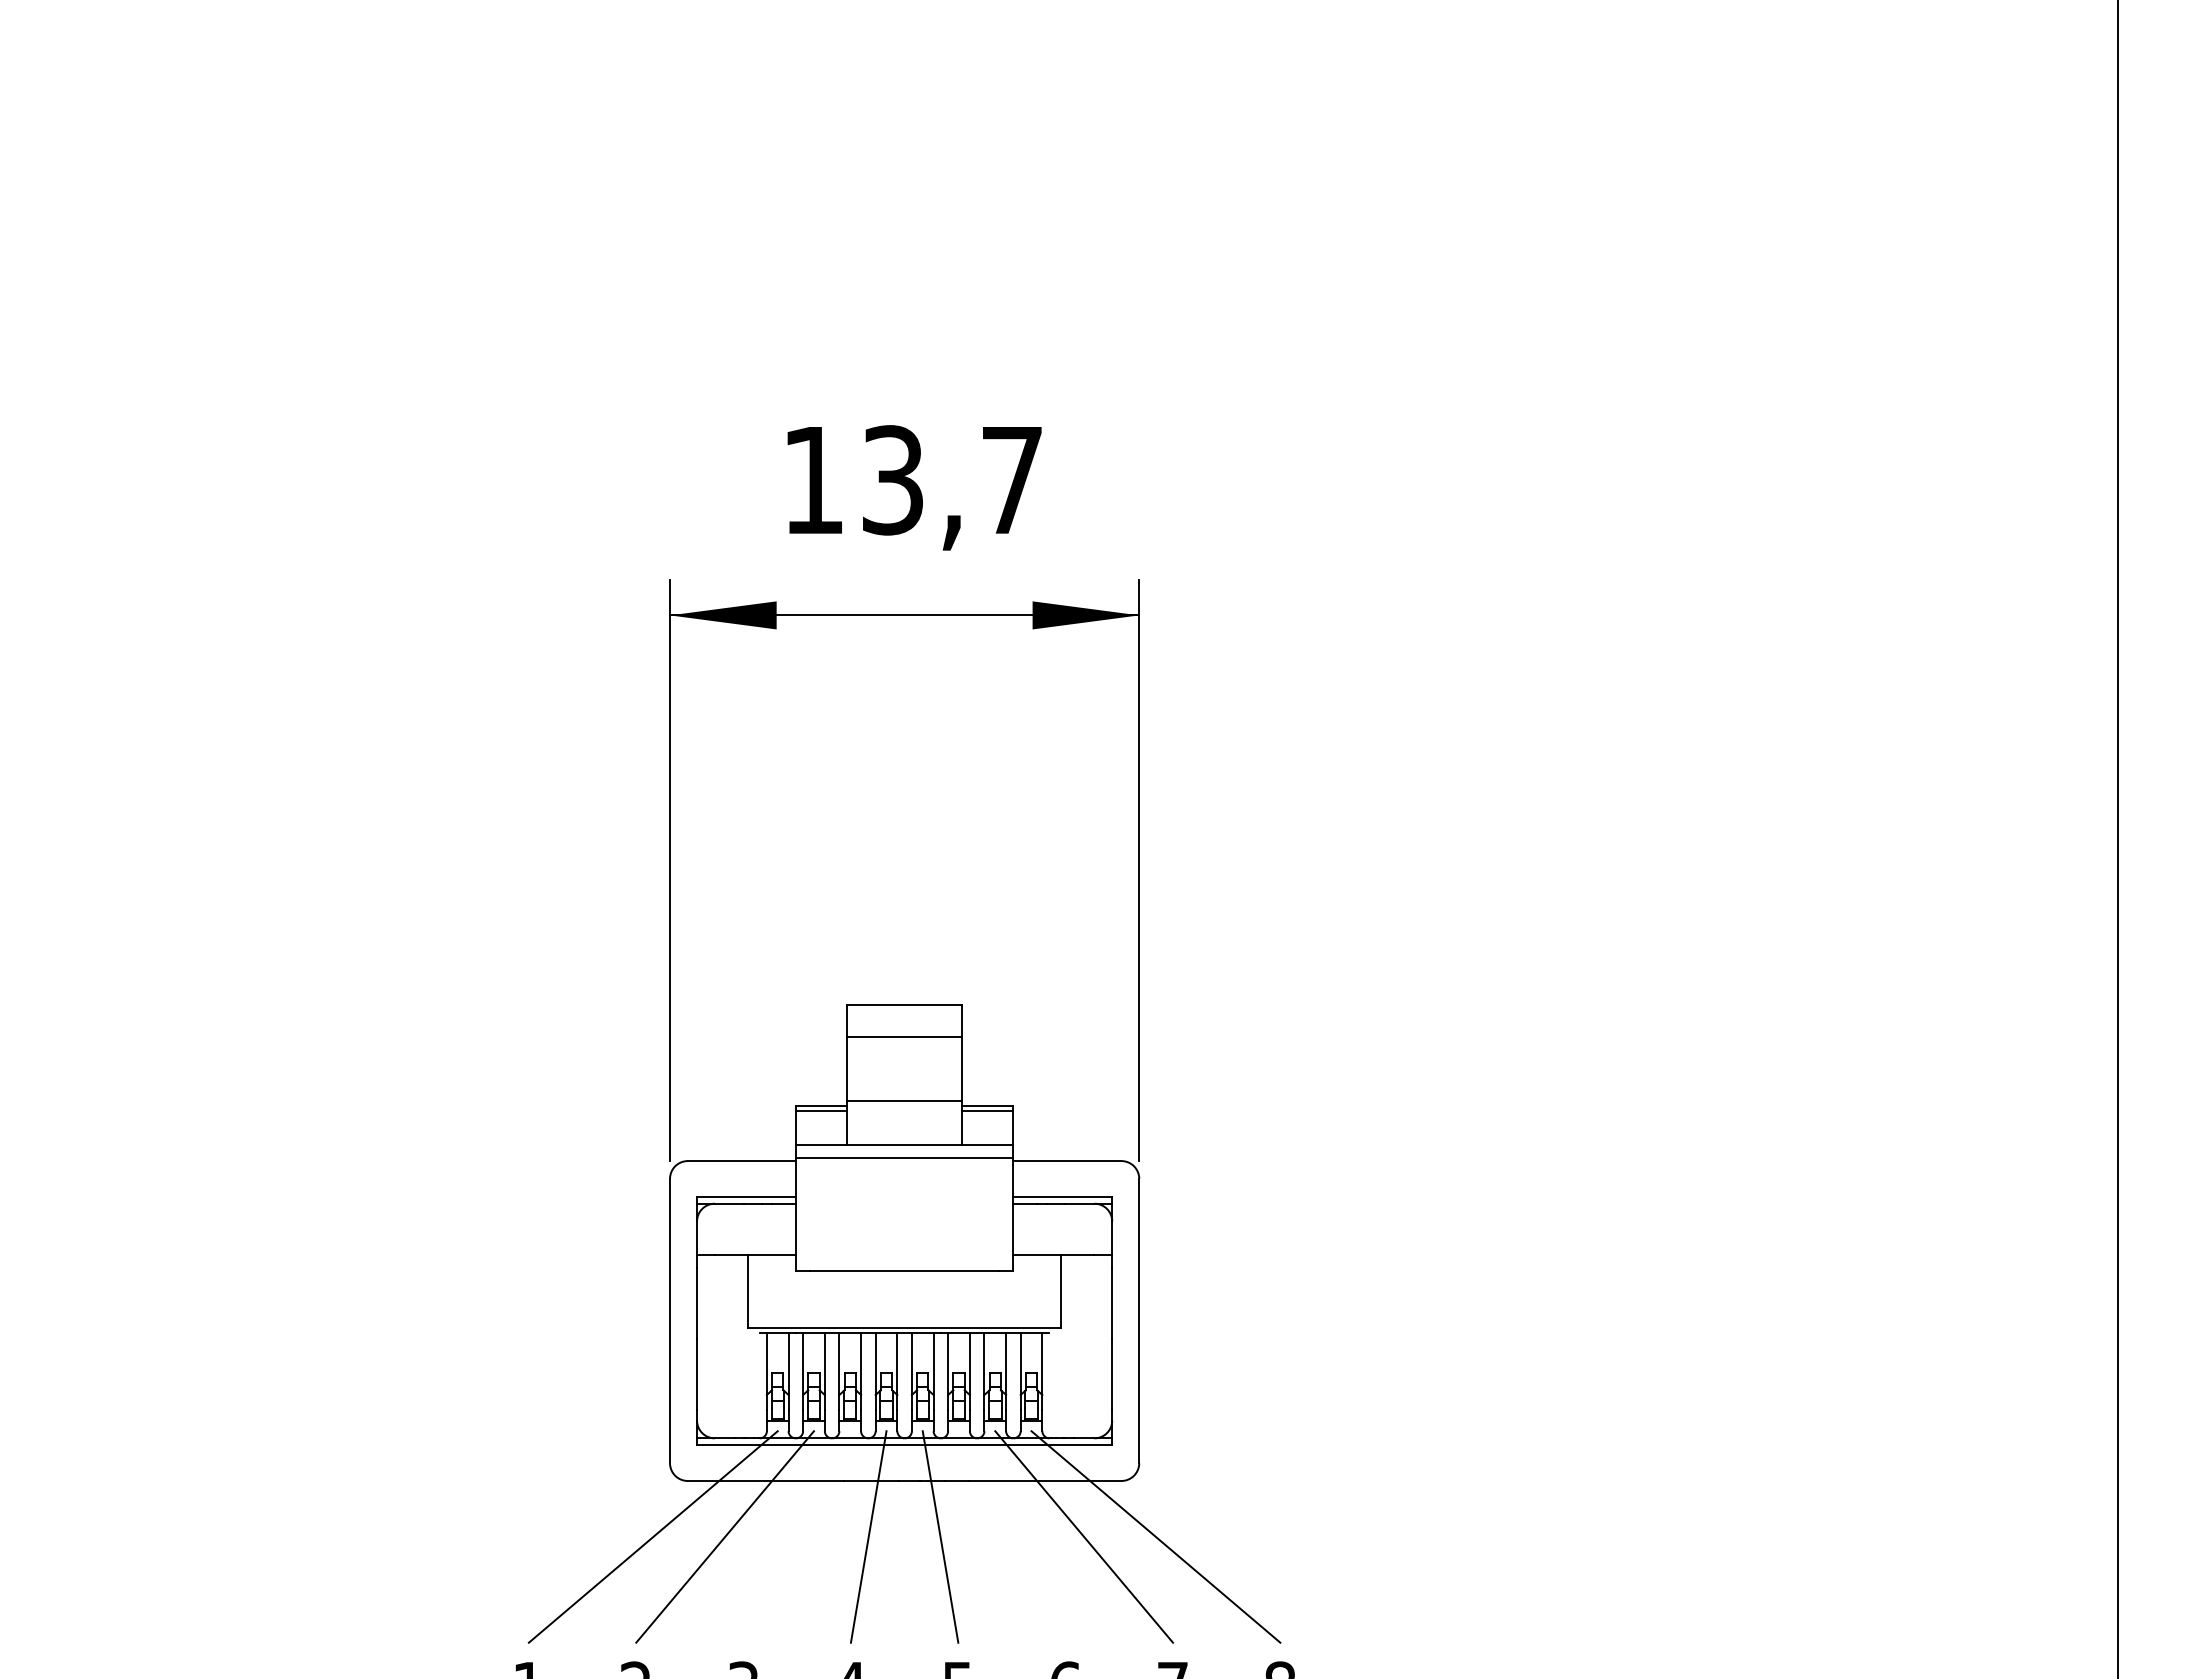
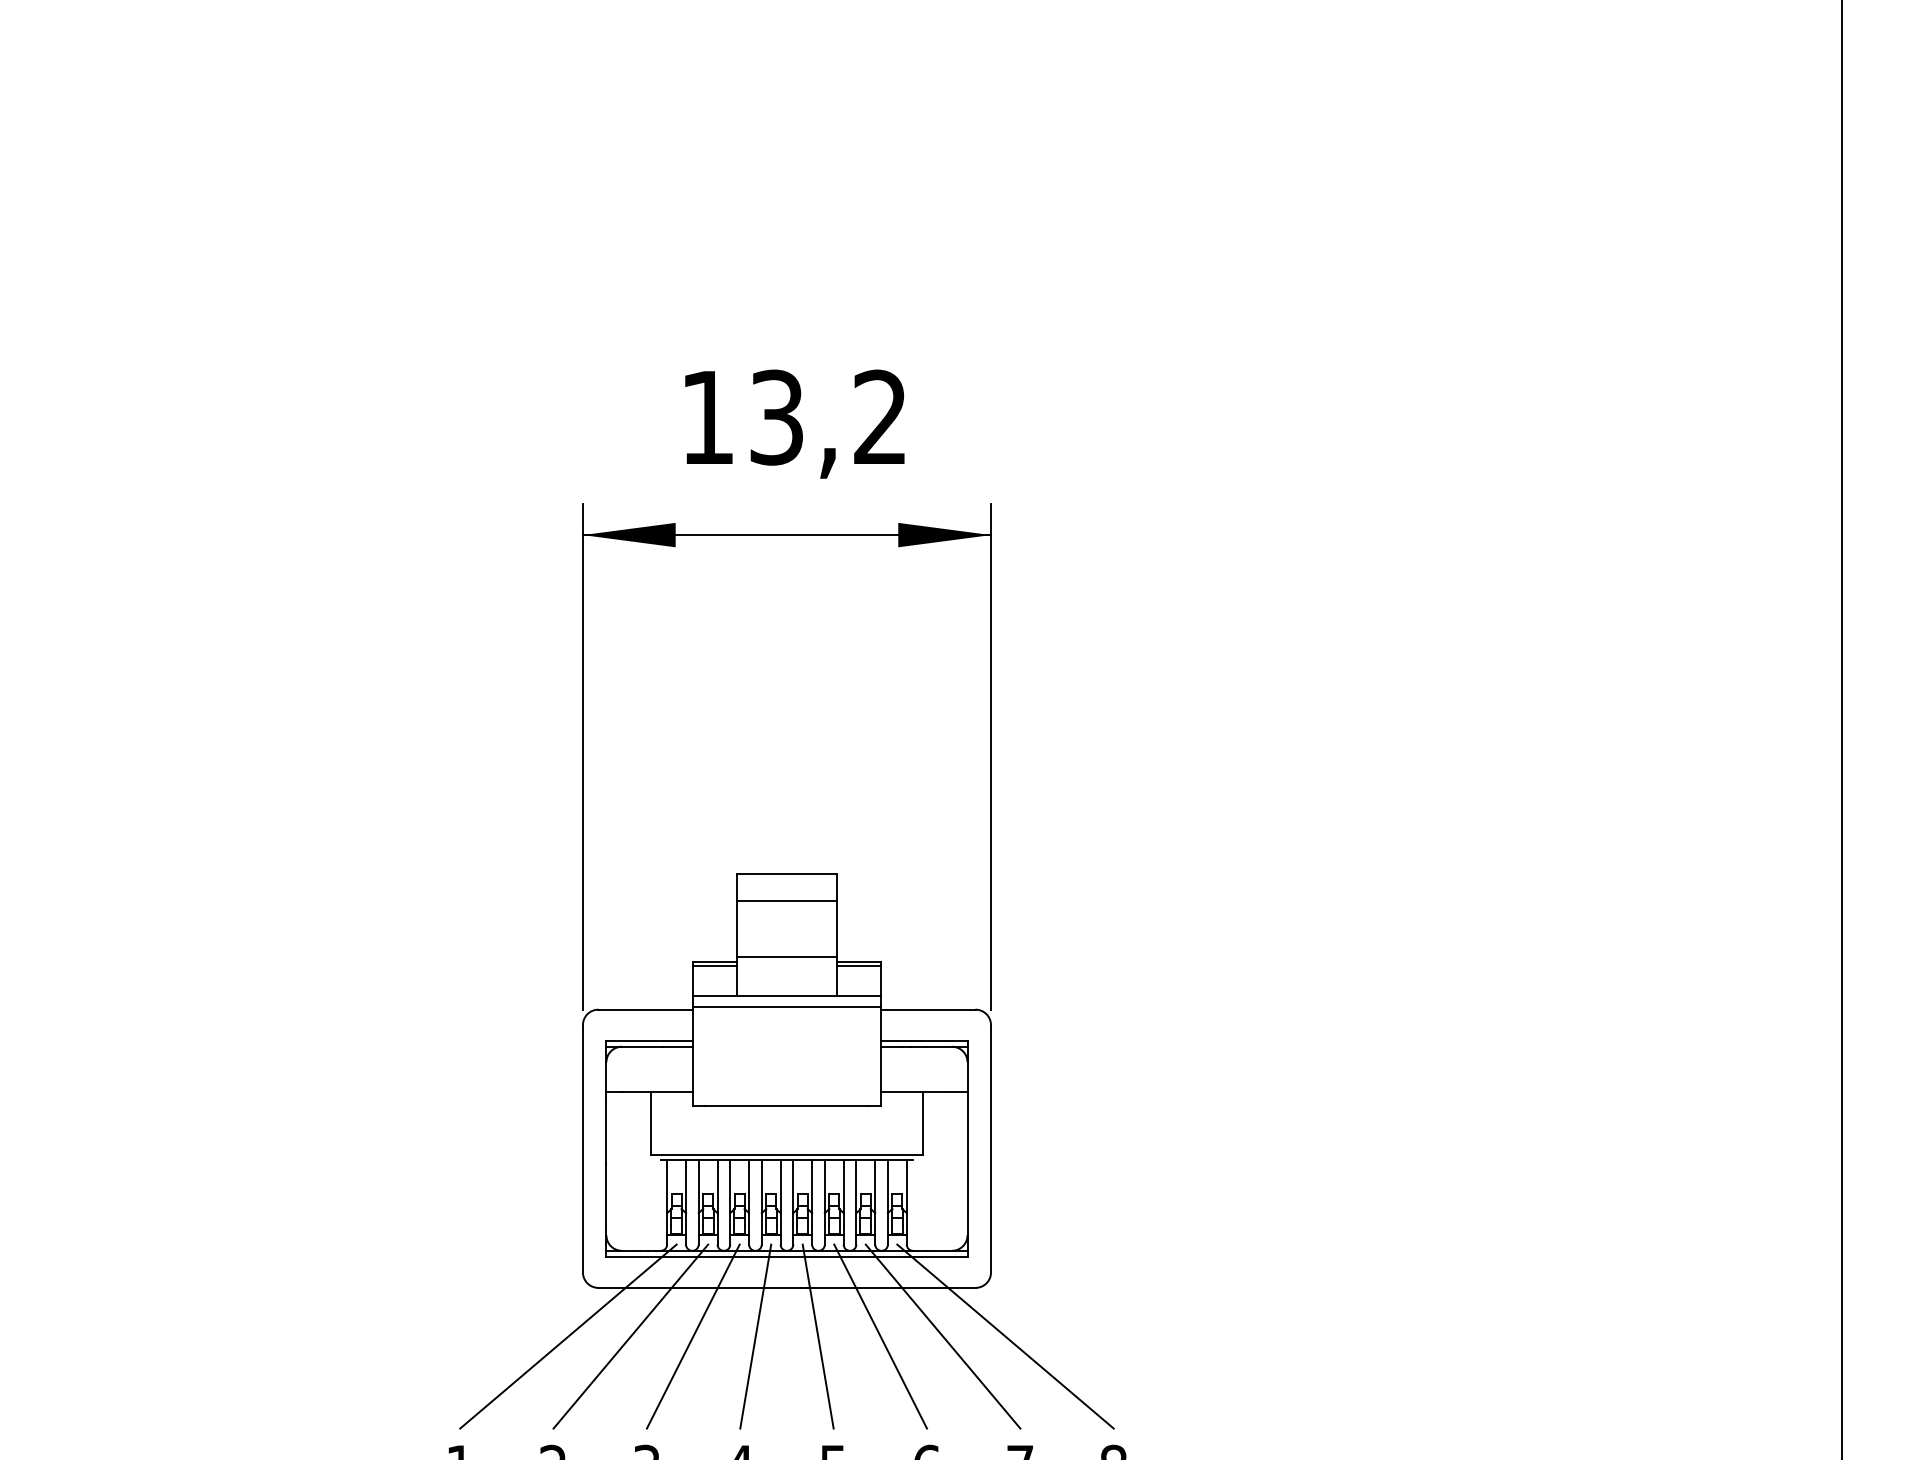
text: (1011, 479) -> (879, 416), 13,7 -> 13,2
line: (796, 1536) -> (692, 1336), added
line: (1012, 1536) -> (880, 1336), added

